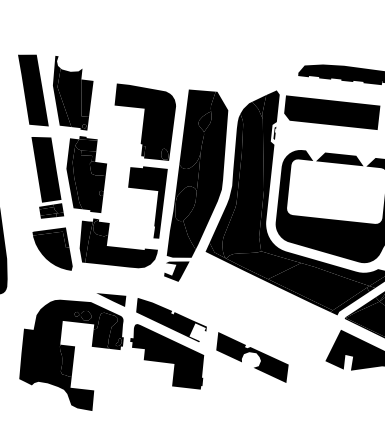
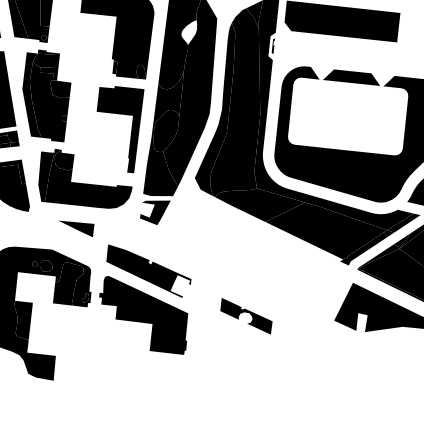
fill: (204, 121) -> (188, 32), removed
fill: (268, 277) -> (265, 219), removed
part: (111, 299) -> (76, 228), moved
part: (252, 357) -> (246, 316), size x0.6

